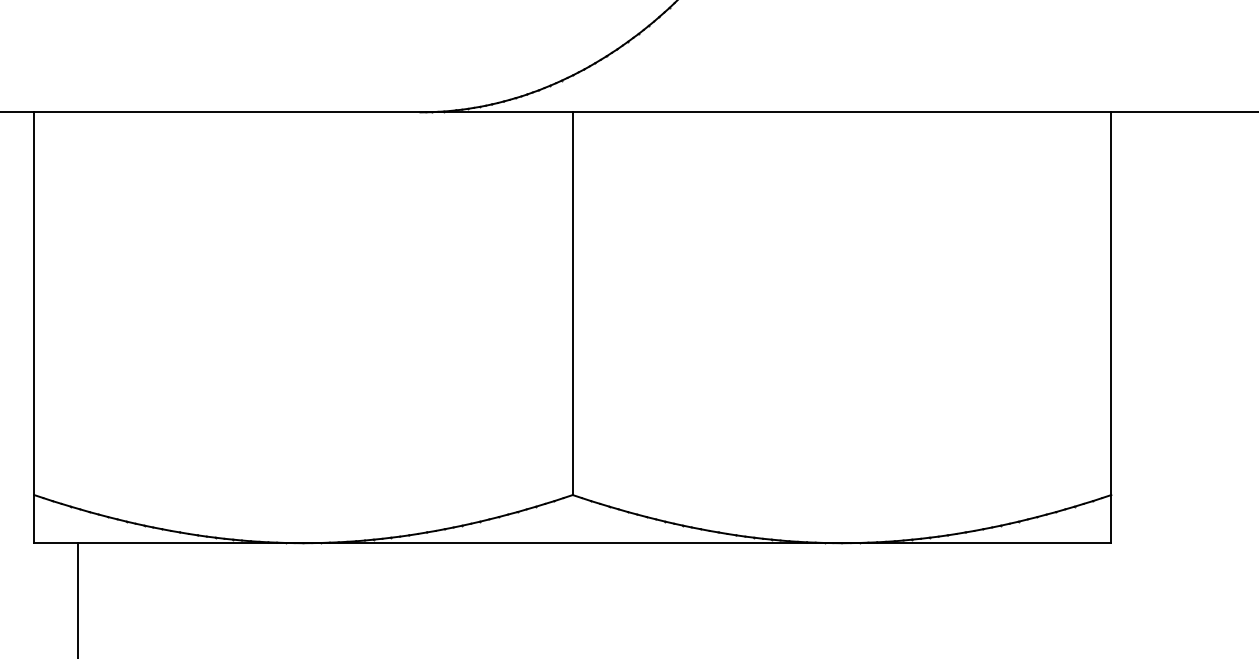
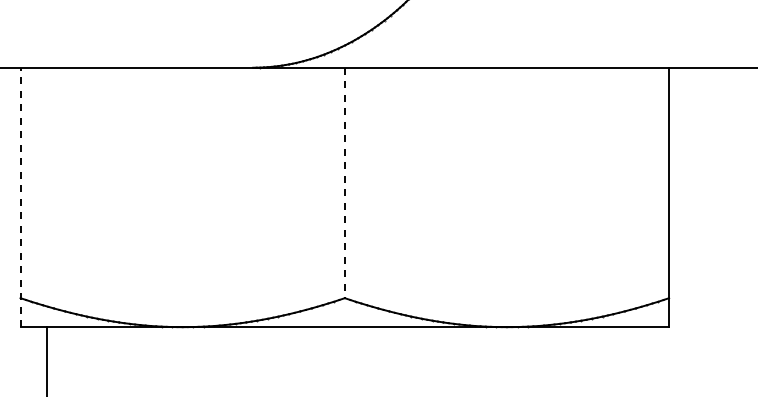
line: (572, 304) -> (344, 183), solid -> dashed
line: (34, 327) -> (20, 197), solid -> dashed

